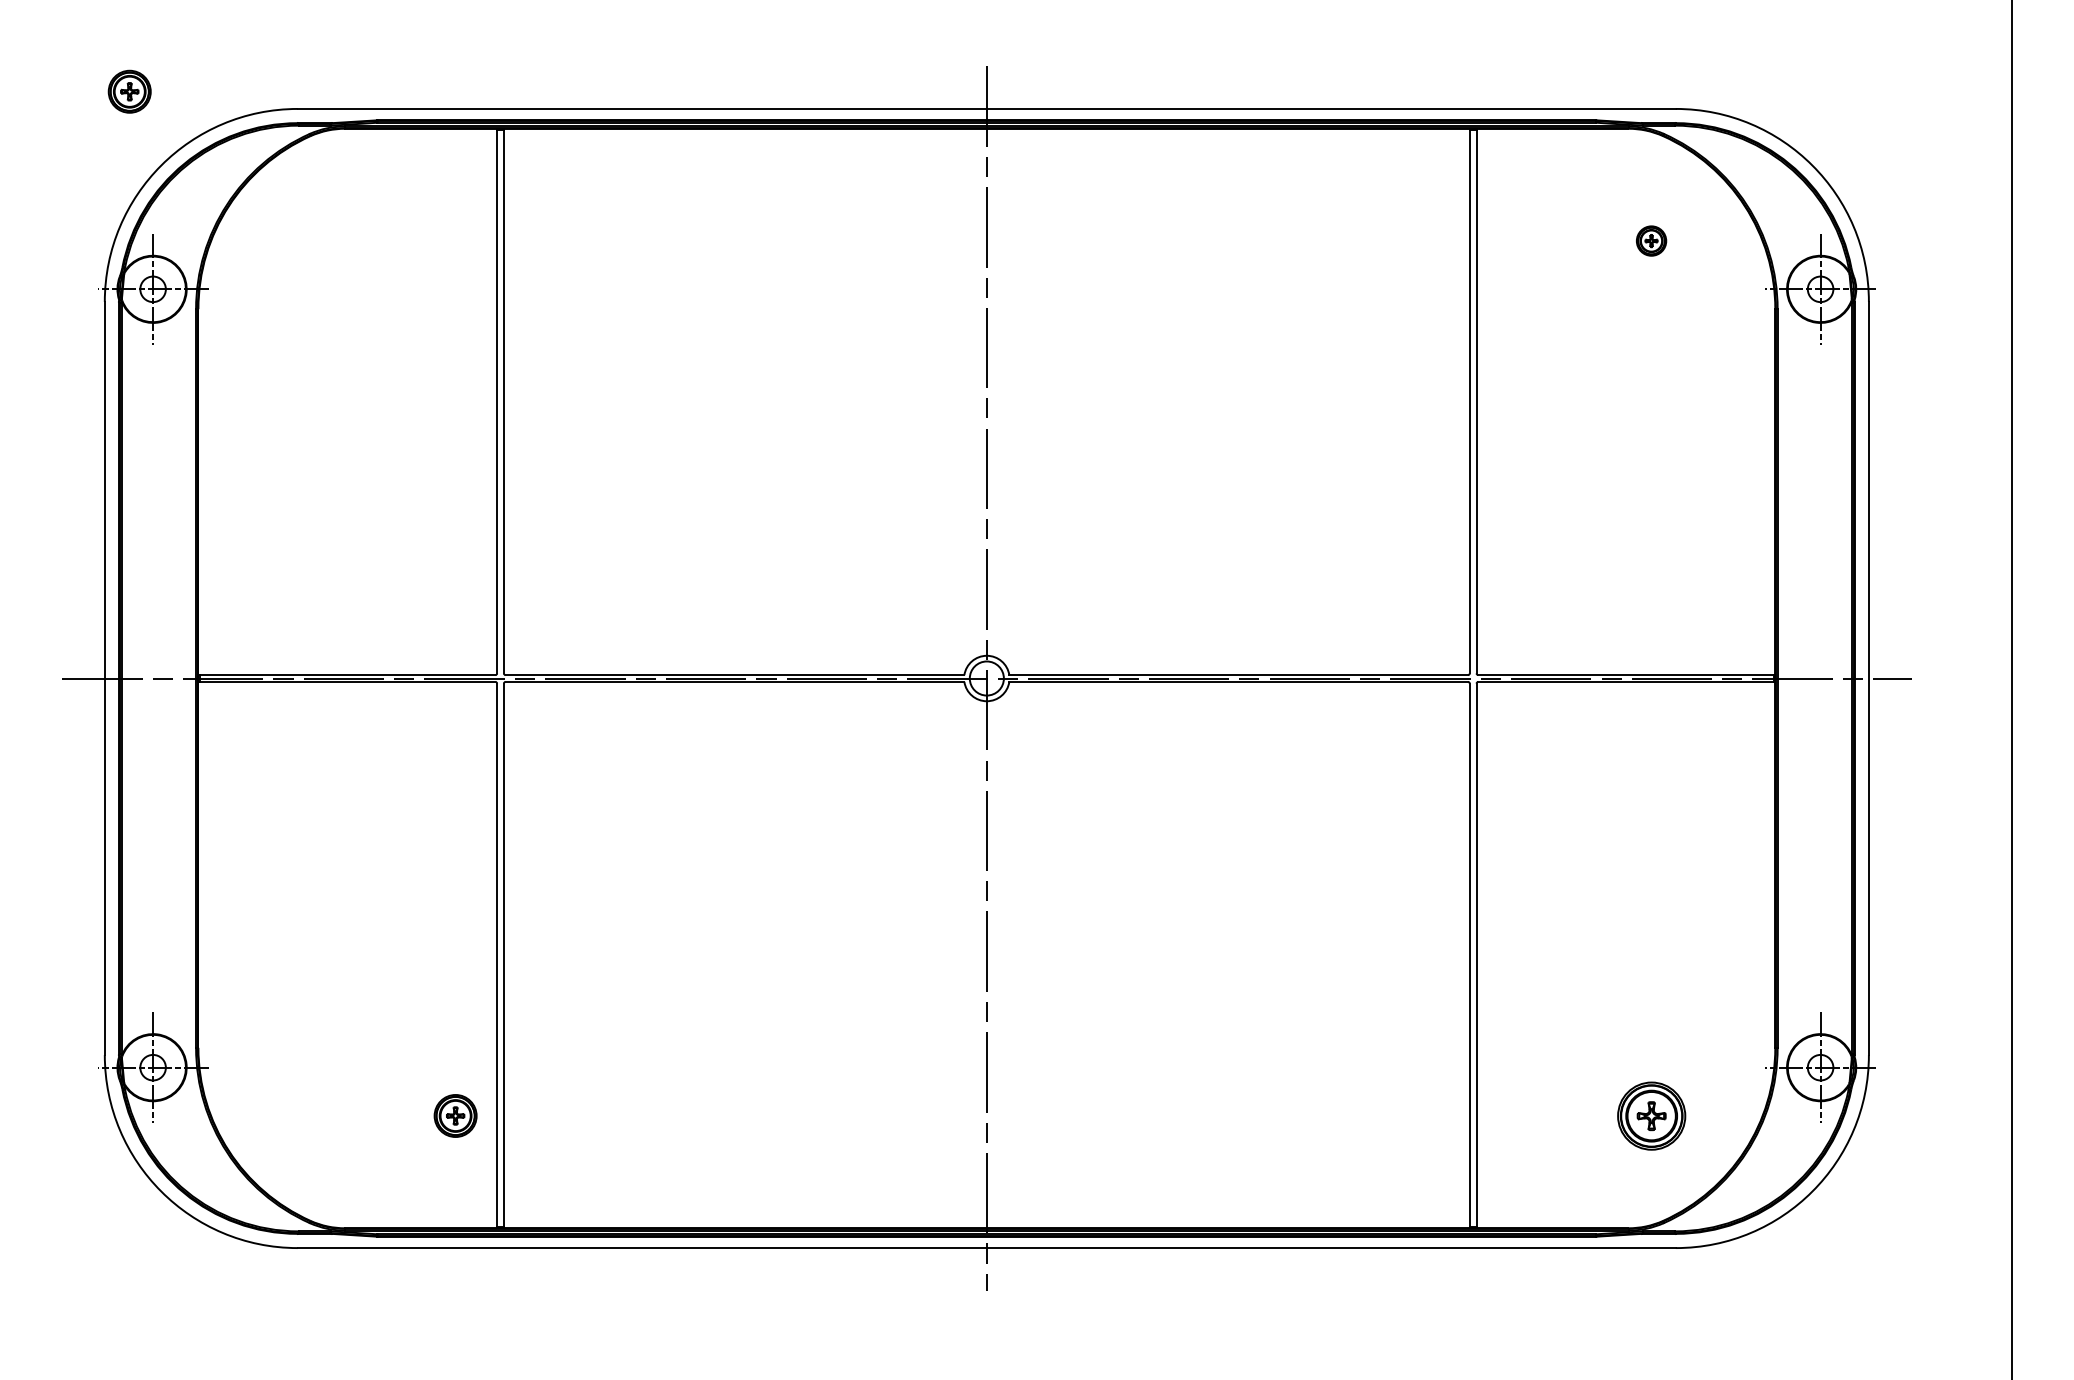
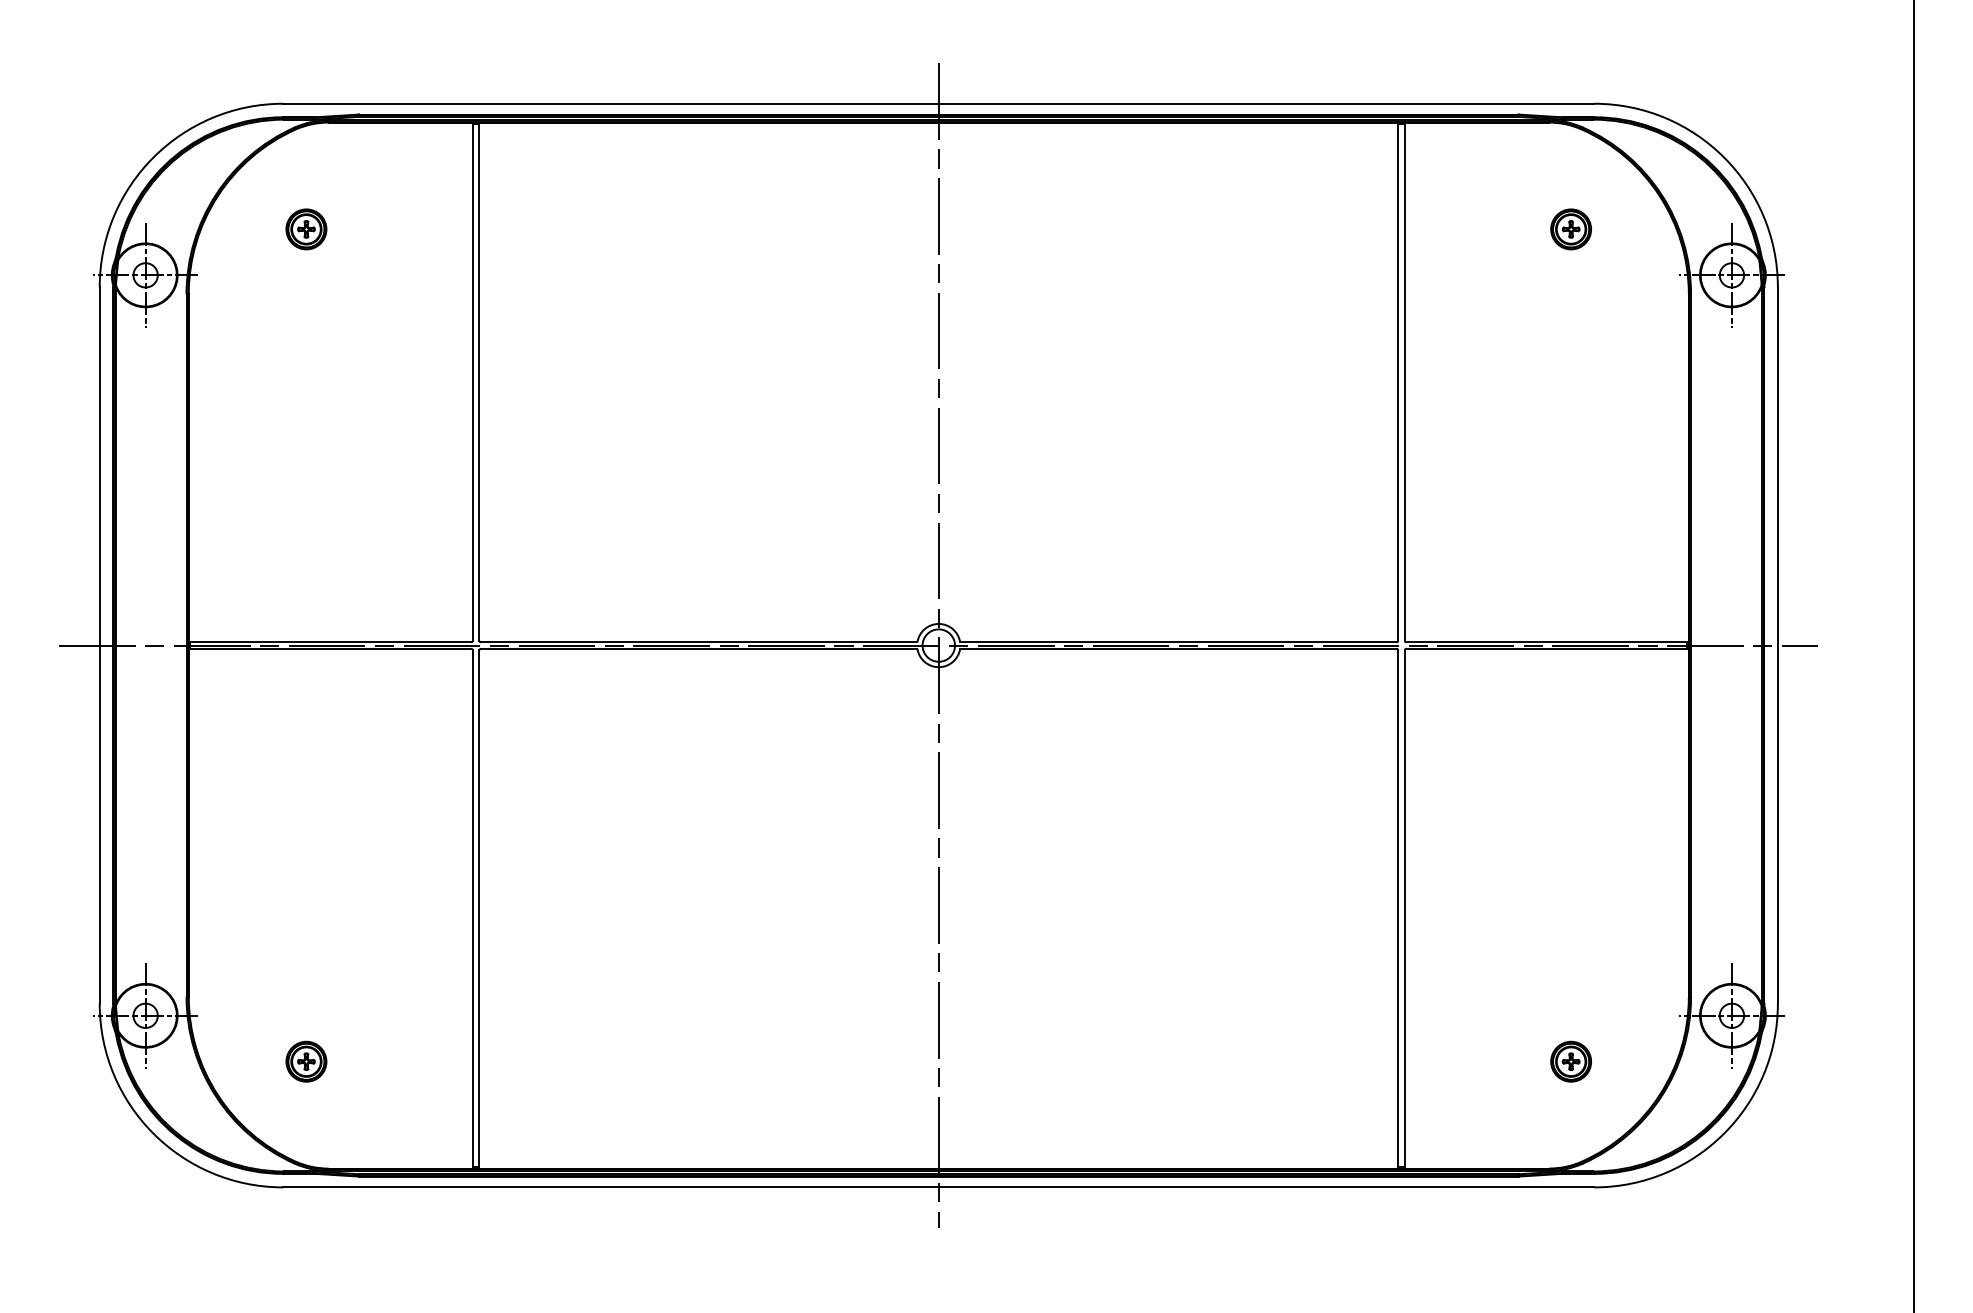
part: (129, 91) -> (306, 229), moved
part: (1650, 241) -> (1570, 229), size x1.43
part: (455, 1115) -> (306, 1061), moved
part: (1650, 1115) -> (1570, 1061), size x0.62

